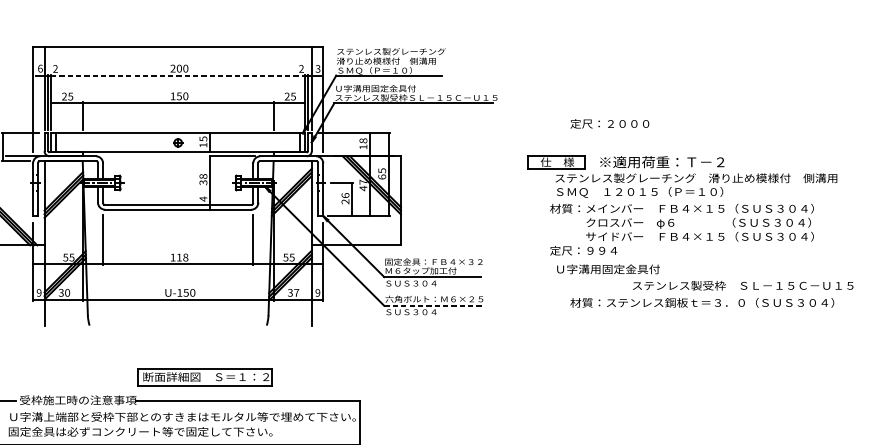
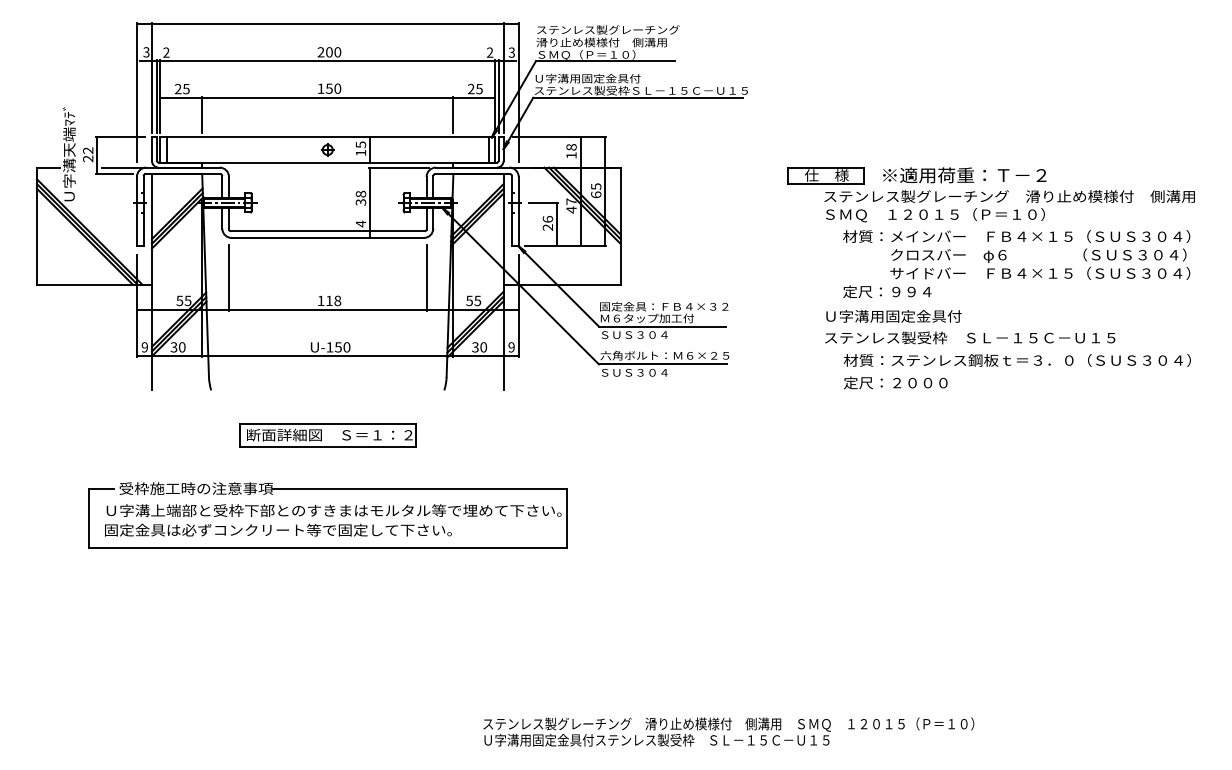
text: (40, 68) -> (146, 52), 6 -> 3
line: (178, 75) -> (328, 61), dashed -> solid
text: (609, 123) -> (895, 382), moved
text: (681, 229) -> (1016, 263), moved
text: (743, 285) -> (970, 337), moved
text: (296, 293) -> (483, 347), 37 -> 30
line: (432, 305) -> (662, 364), dashed -> solid
part: (204, 377) -> (327, 435), moved

